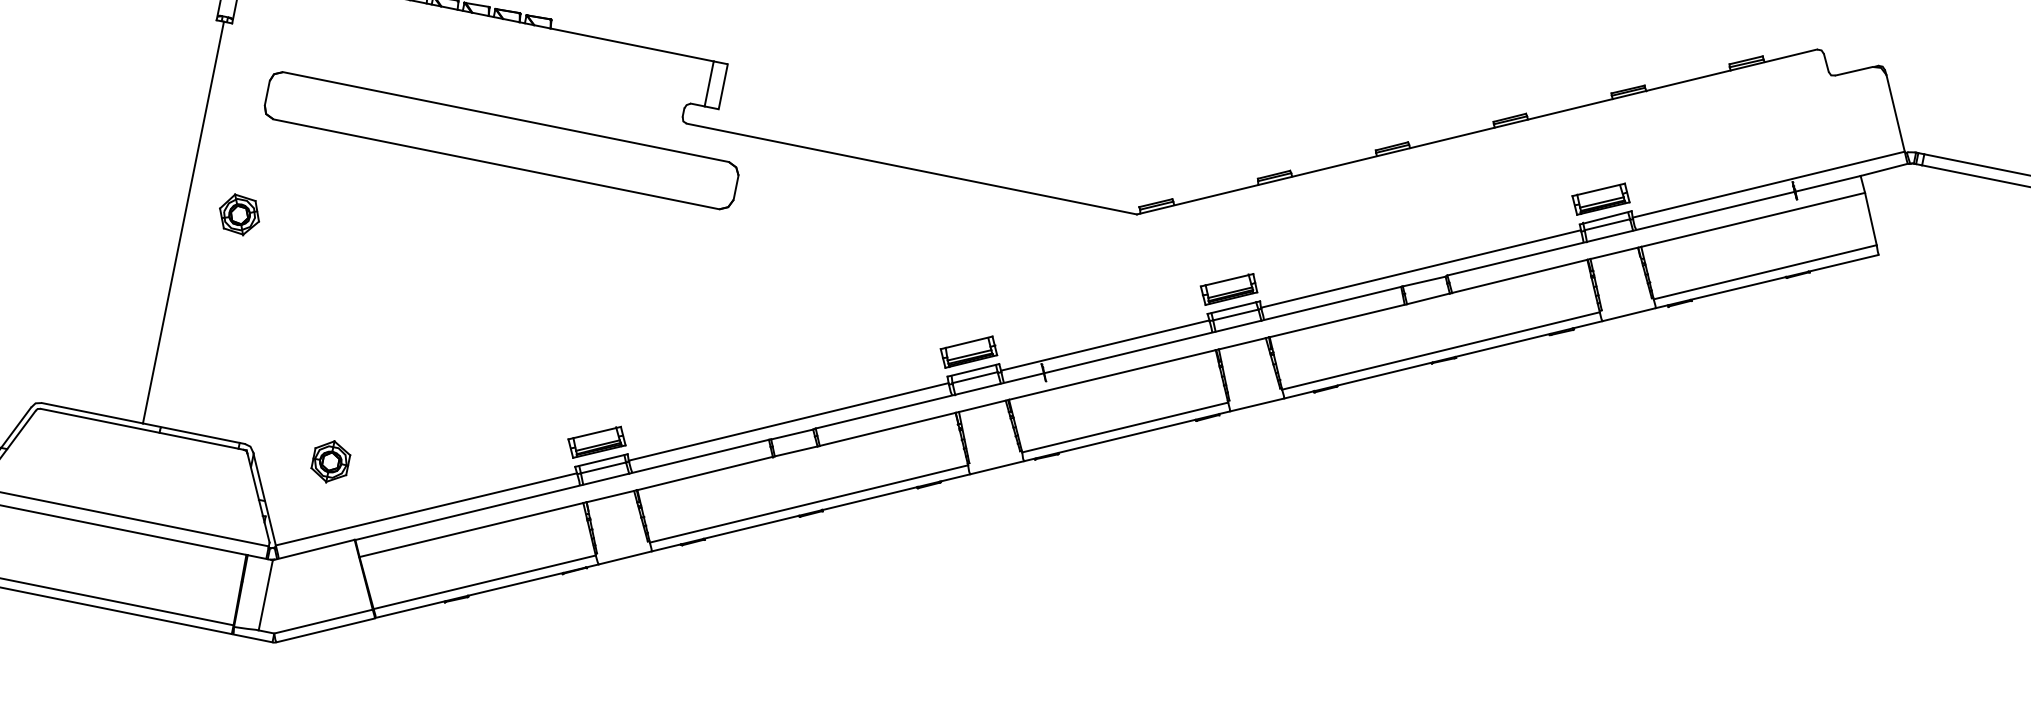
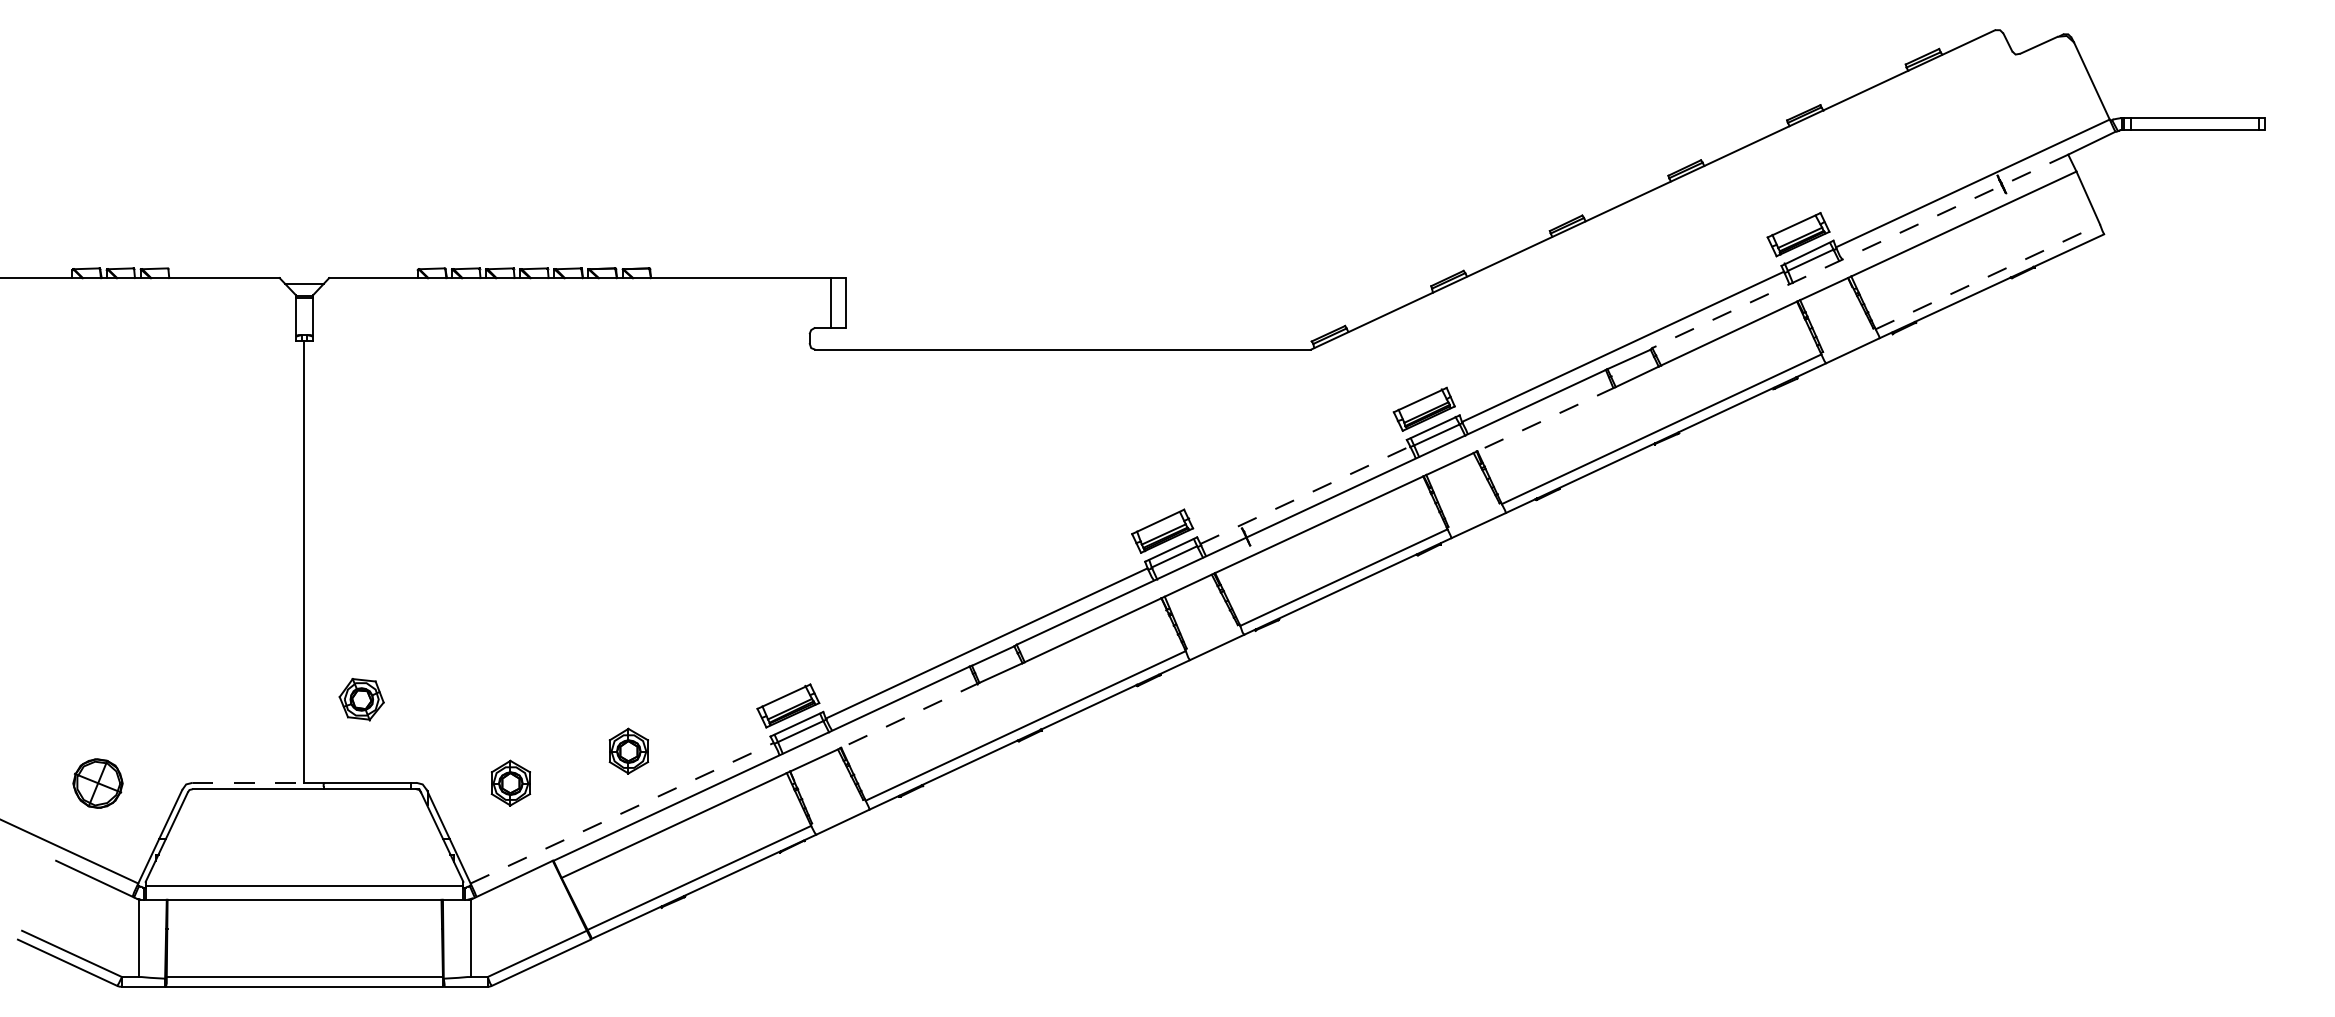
part: (501, 139) -> (622, 406), removed
part: (239, 214) -> (361, 699), moved
line: (1653, 225) -> (1859, 251), solid -> dashed
line: (1765, 271) -> (1987, 276), solid -> dashed
line: (1338, 320) -> (1546, 419), solid -> dashed
line: (1105, 345) -> (1305, 495), solid -> dashed
line: (92, 412) -> (248, 782), solid -> dashed
part: (443, 453) -> (628, 750), added
line: (705, 473) -> (909, 715), solid -> dashed
line: (426, 509) -> (622, 813), solid -> dashed

